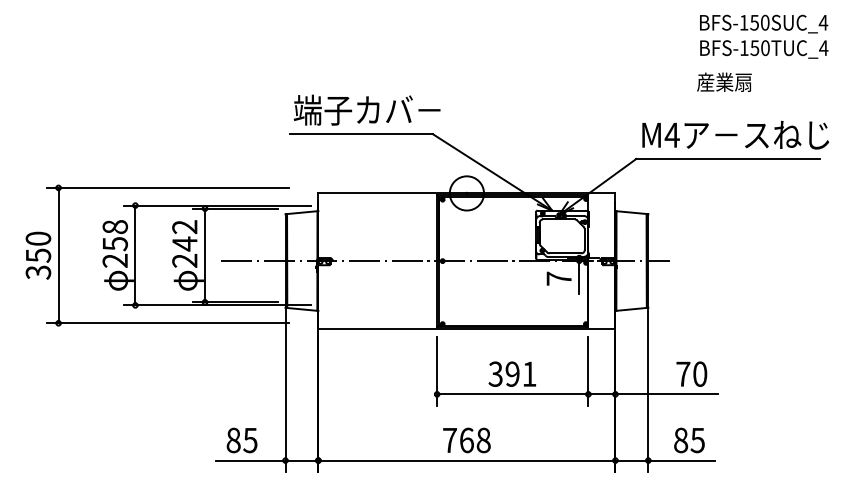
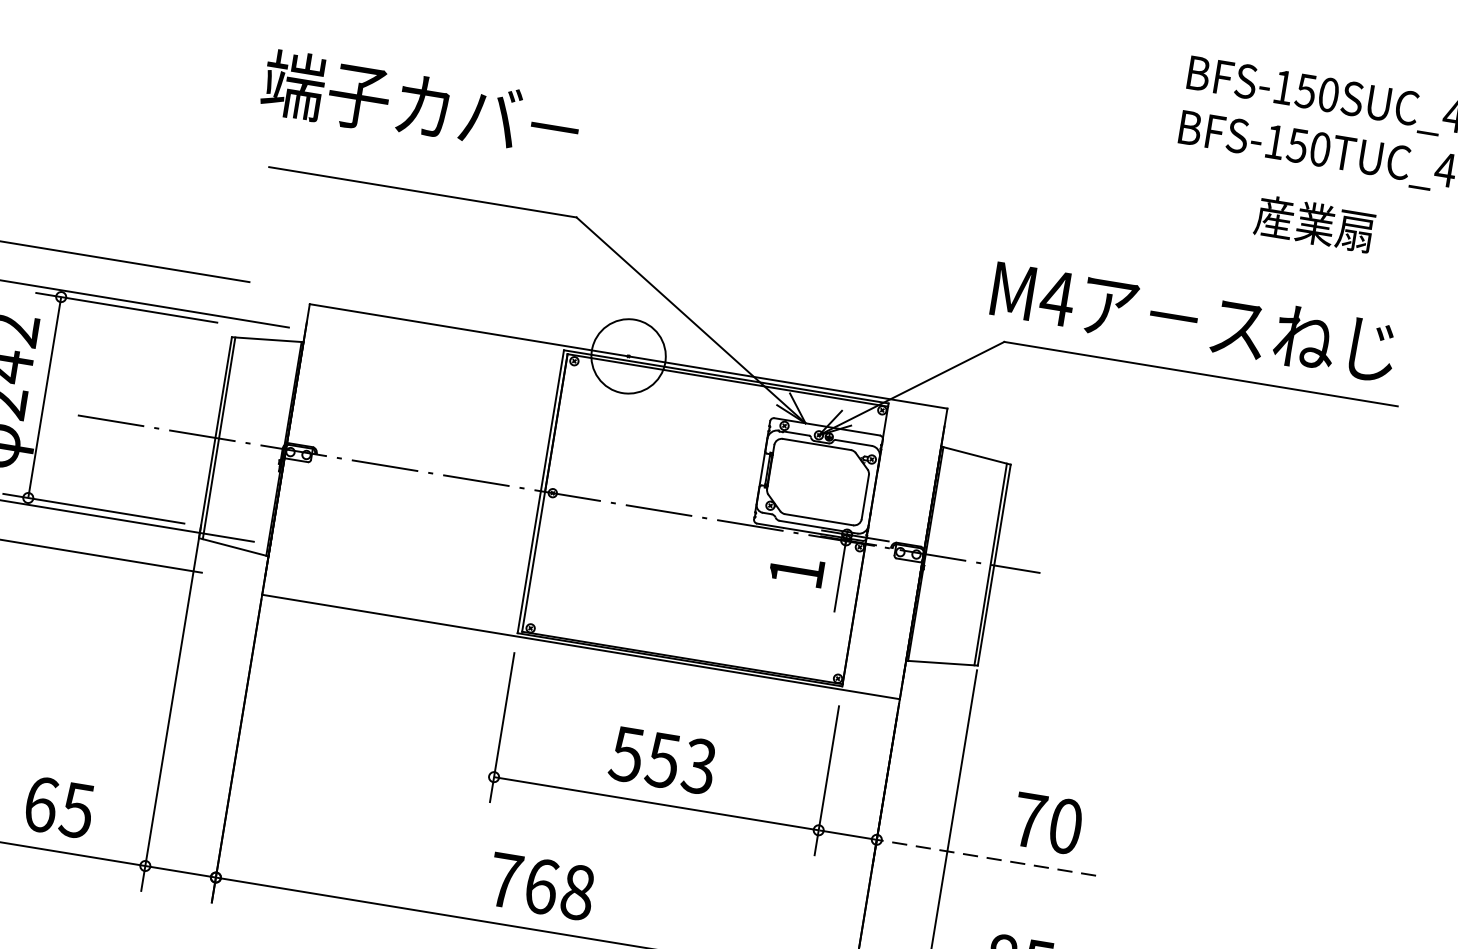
text: (724, 81) -> (1315, 222), moved
text: (366, 109) -> (419, 104), moved
text: (735, 134) -> (1193, 319), moved
text: (558, 278) -> (795, 571), 7 -> 1
text: (512, 373) -> (663, 758), 391 -> 553
line: (666, 394) -> (986, 858), solid -> dashed
text: (233, 440) -> (40, 804), 85 -> 65

